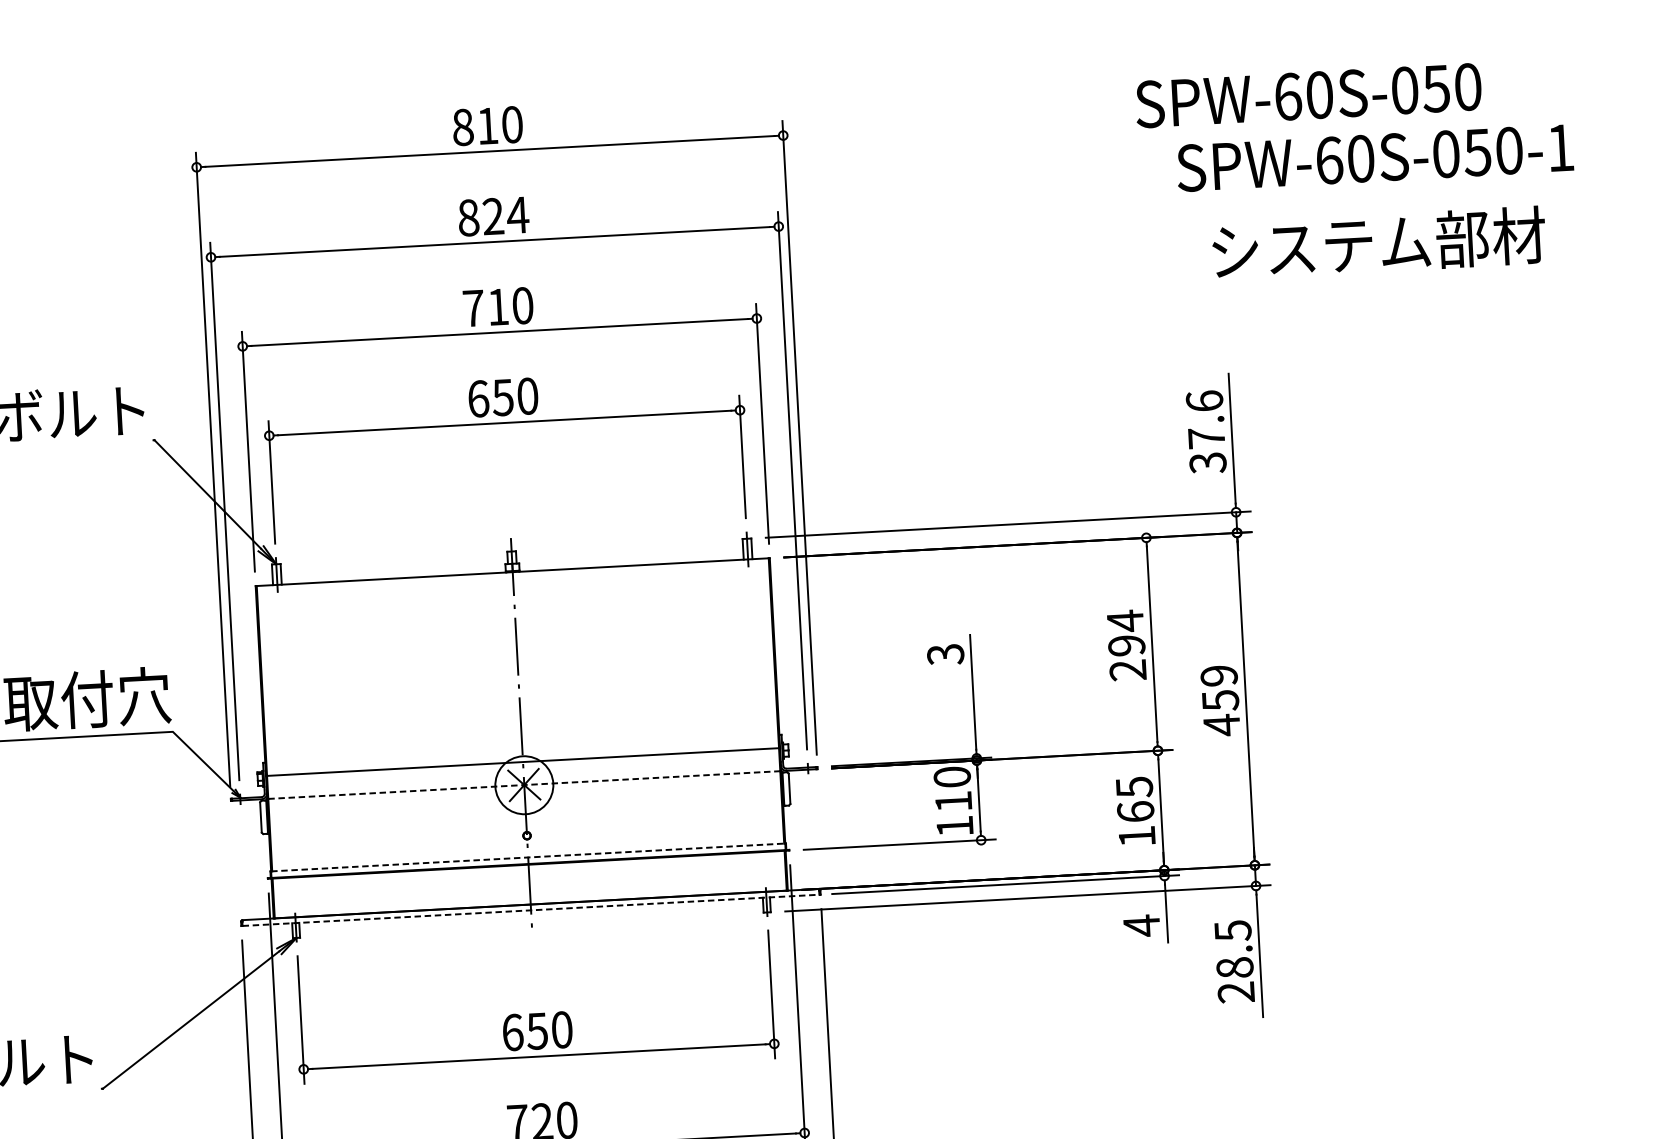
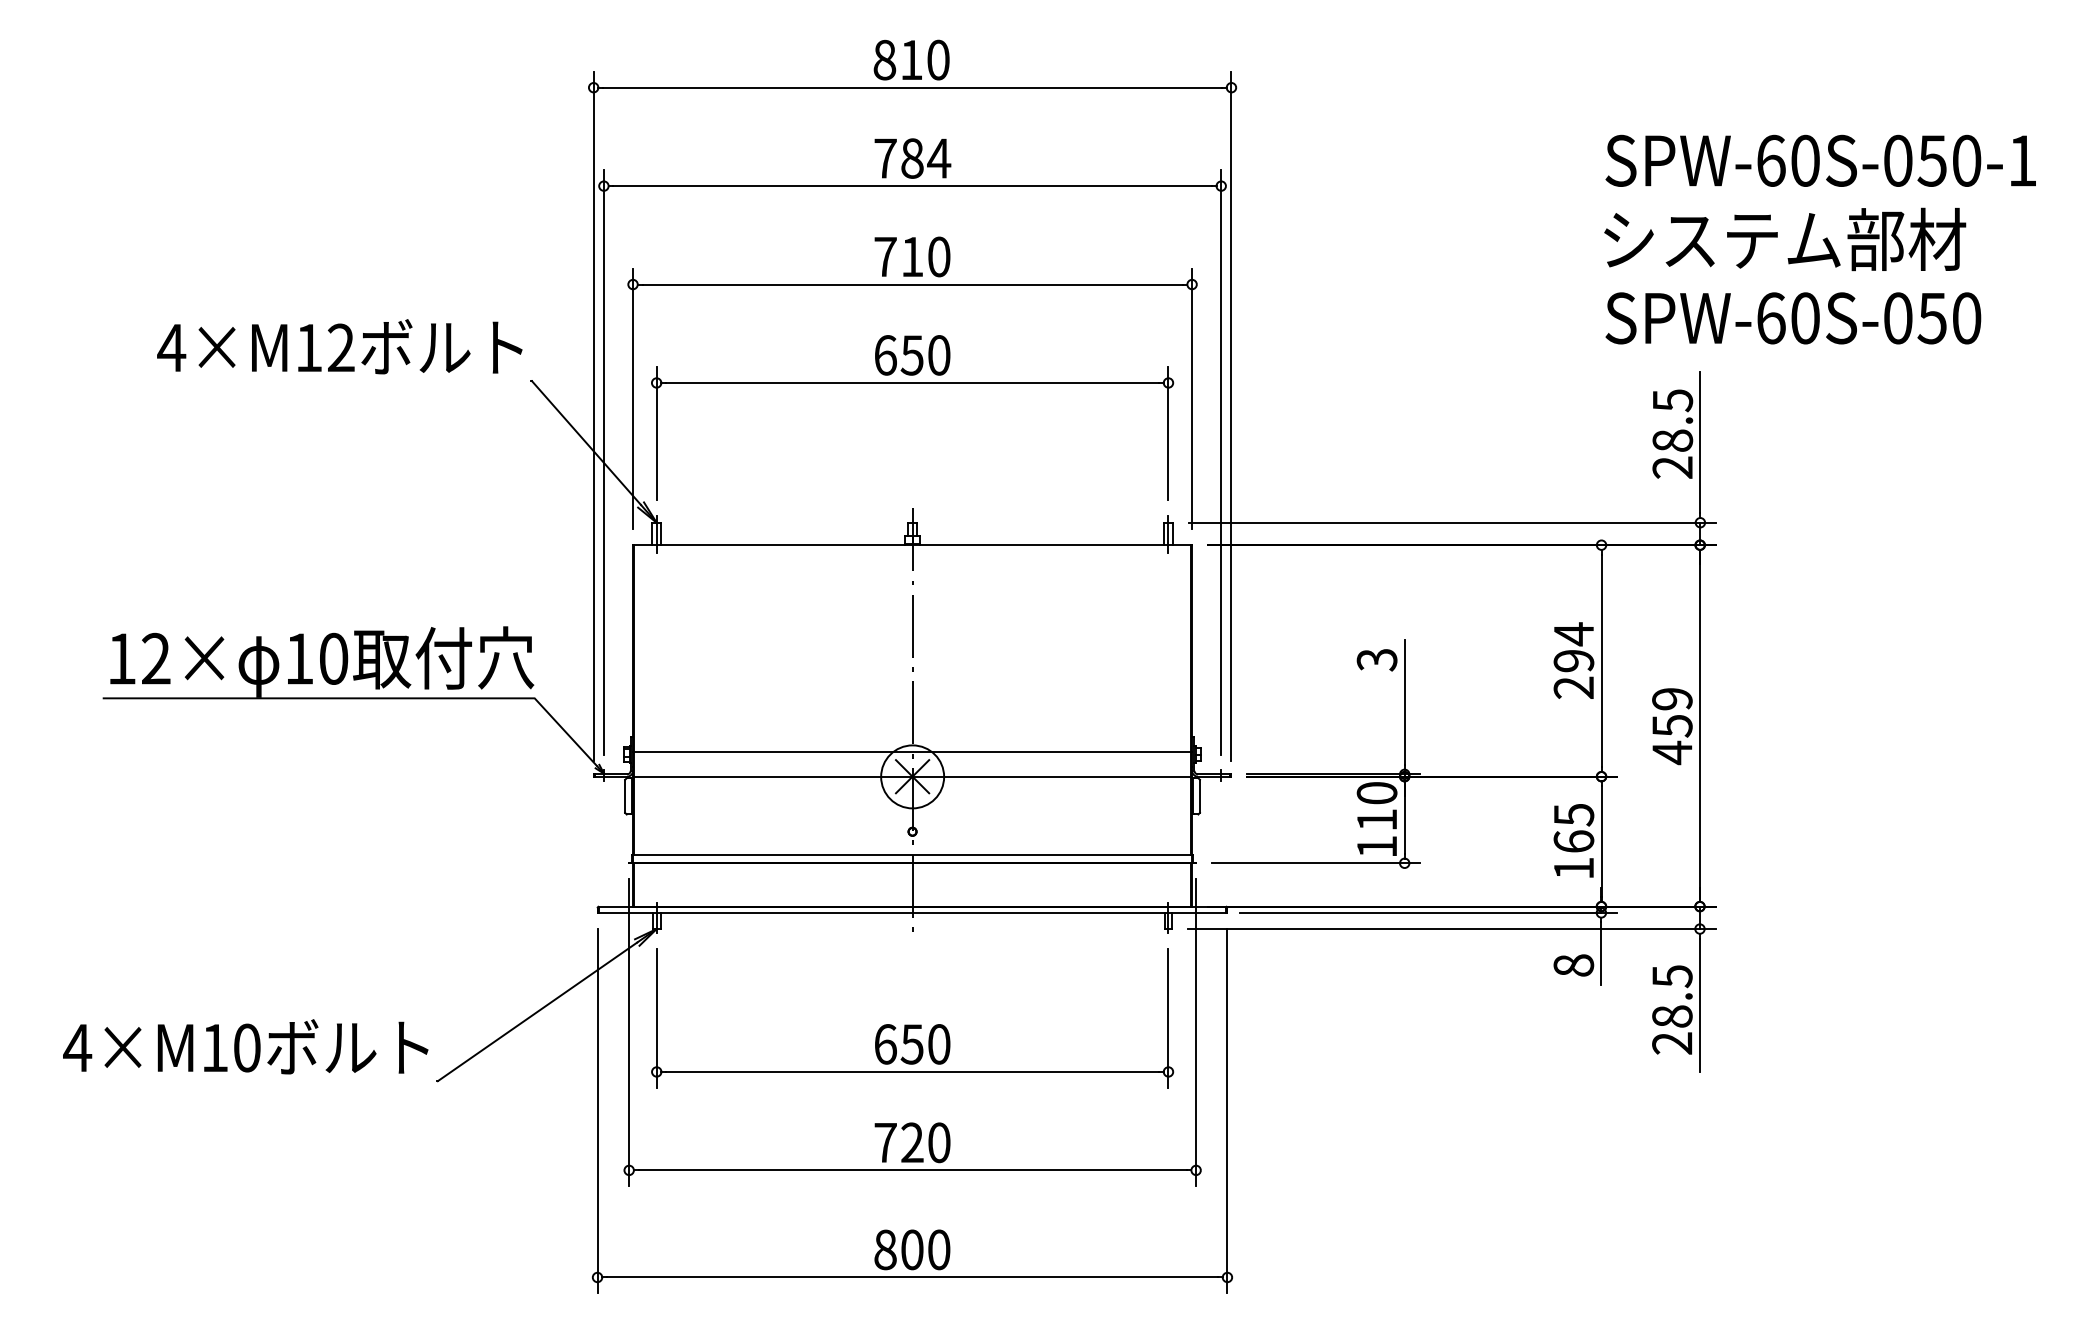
text: (1308, 95) -> (1793, 318), moved
text: (1374, 157) -> (1820, 160), moved
text: (480, 217) -> (898, 158), 824 -> 784
text: (1379, 243) -> (1785, 239), moved
text: (1206, 432) -> (1672, 434), 37.6 -> 28.5
line: (525, 784) -> (913, 776), dashed -> solid
line: (528, 857) -> (912, 855), dashed -> solid
line: (530, 909) -> (912, 912), dashed -> solid
text: (1141, 925) -> (1573, 965), 4 -> 8

